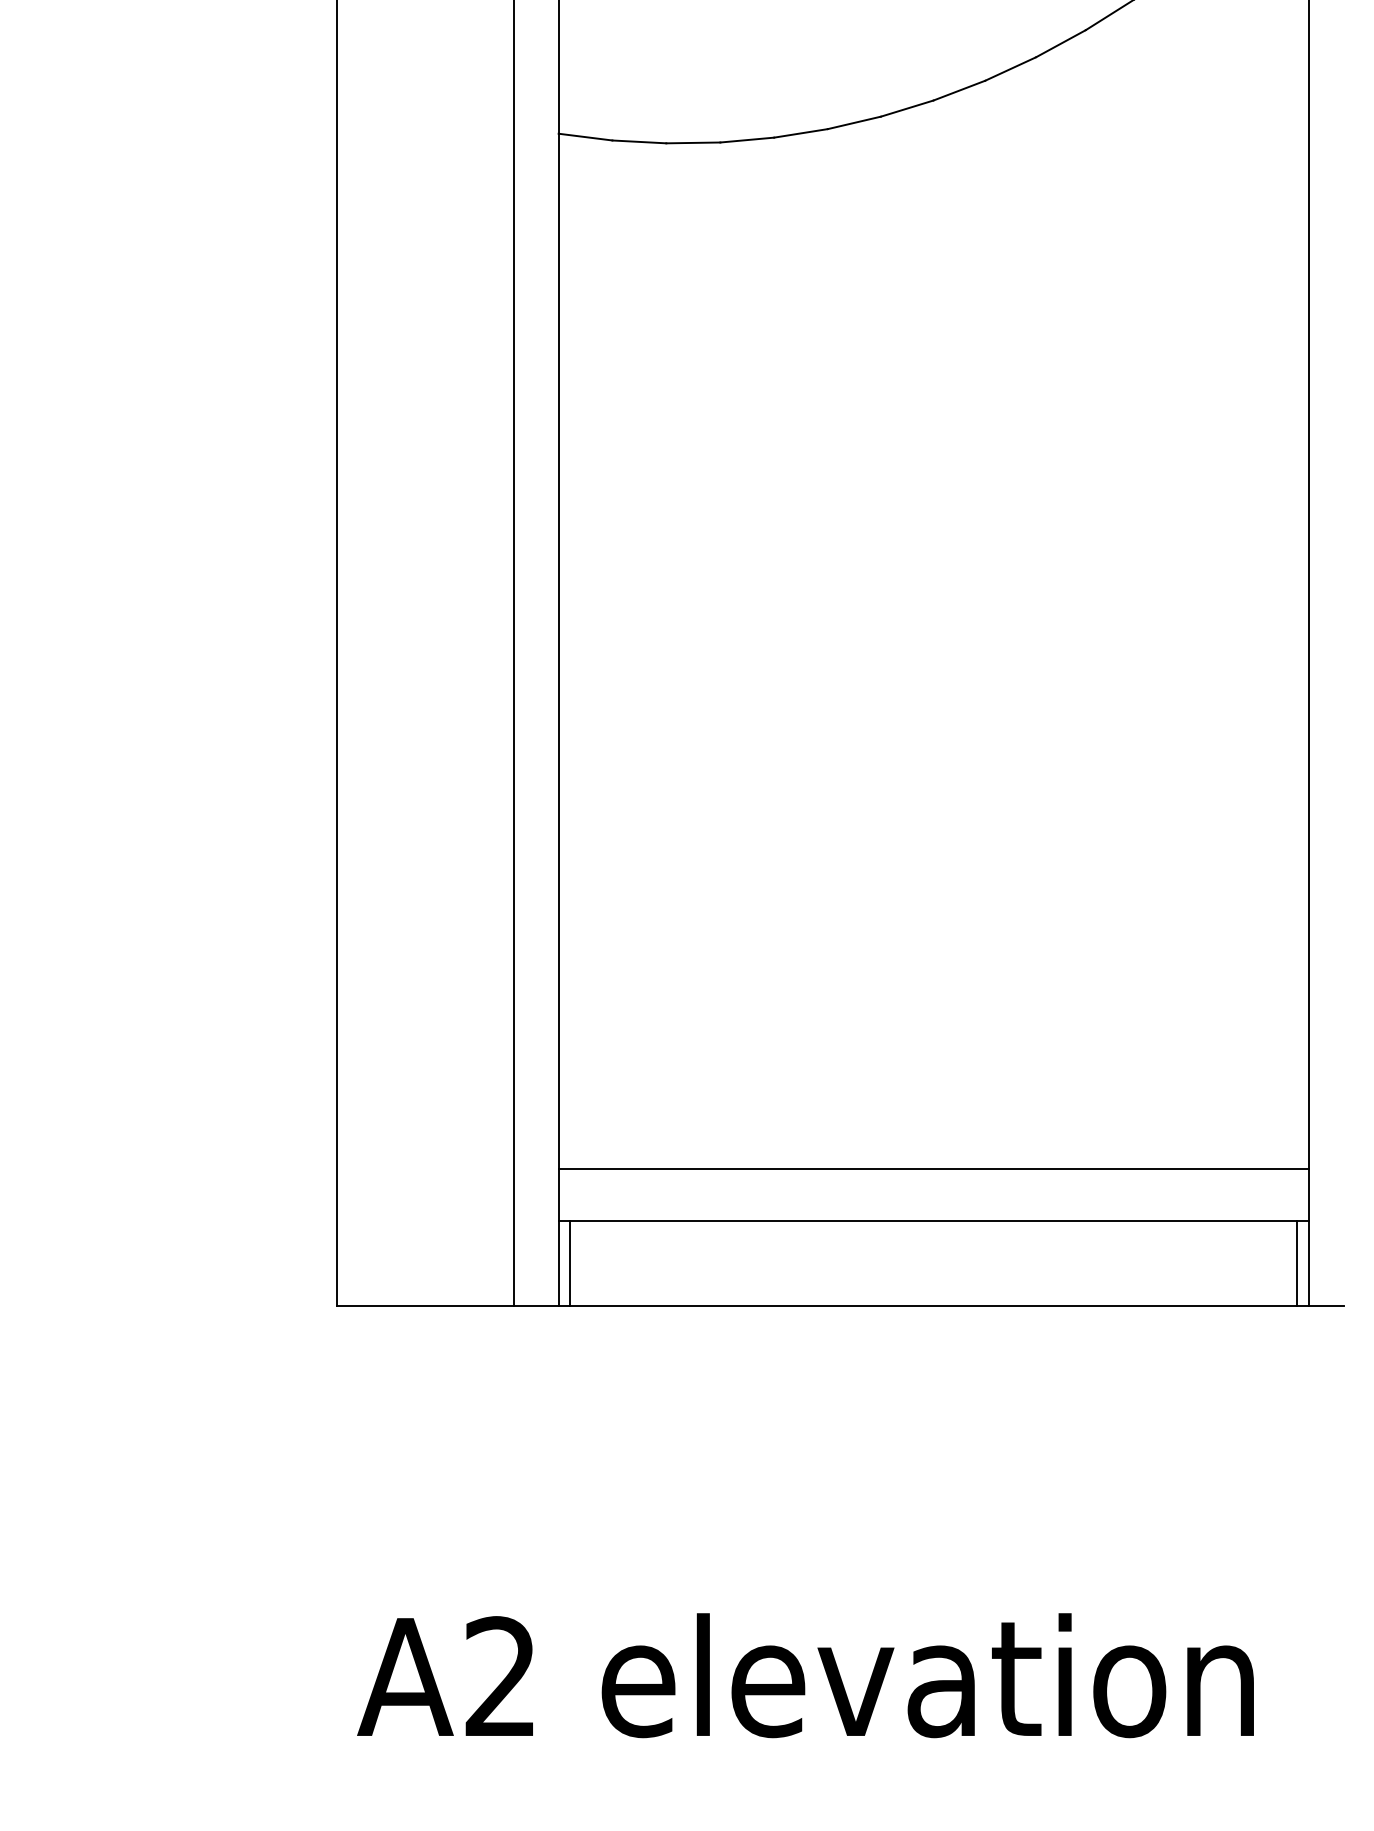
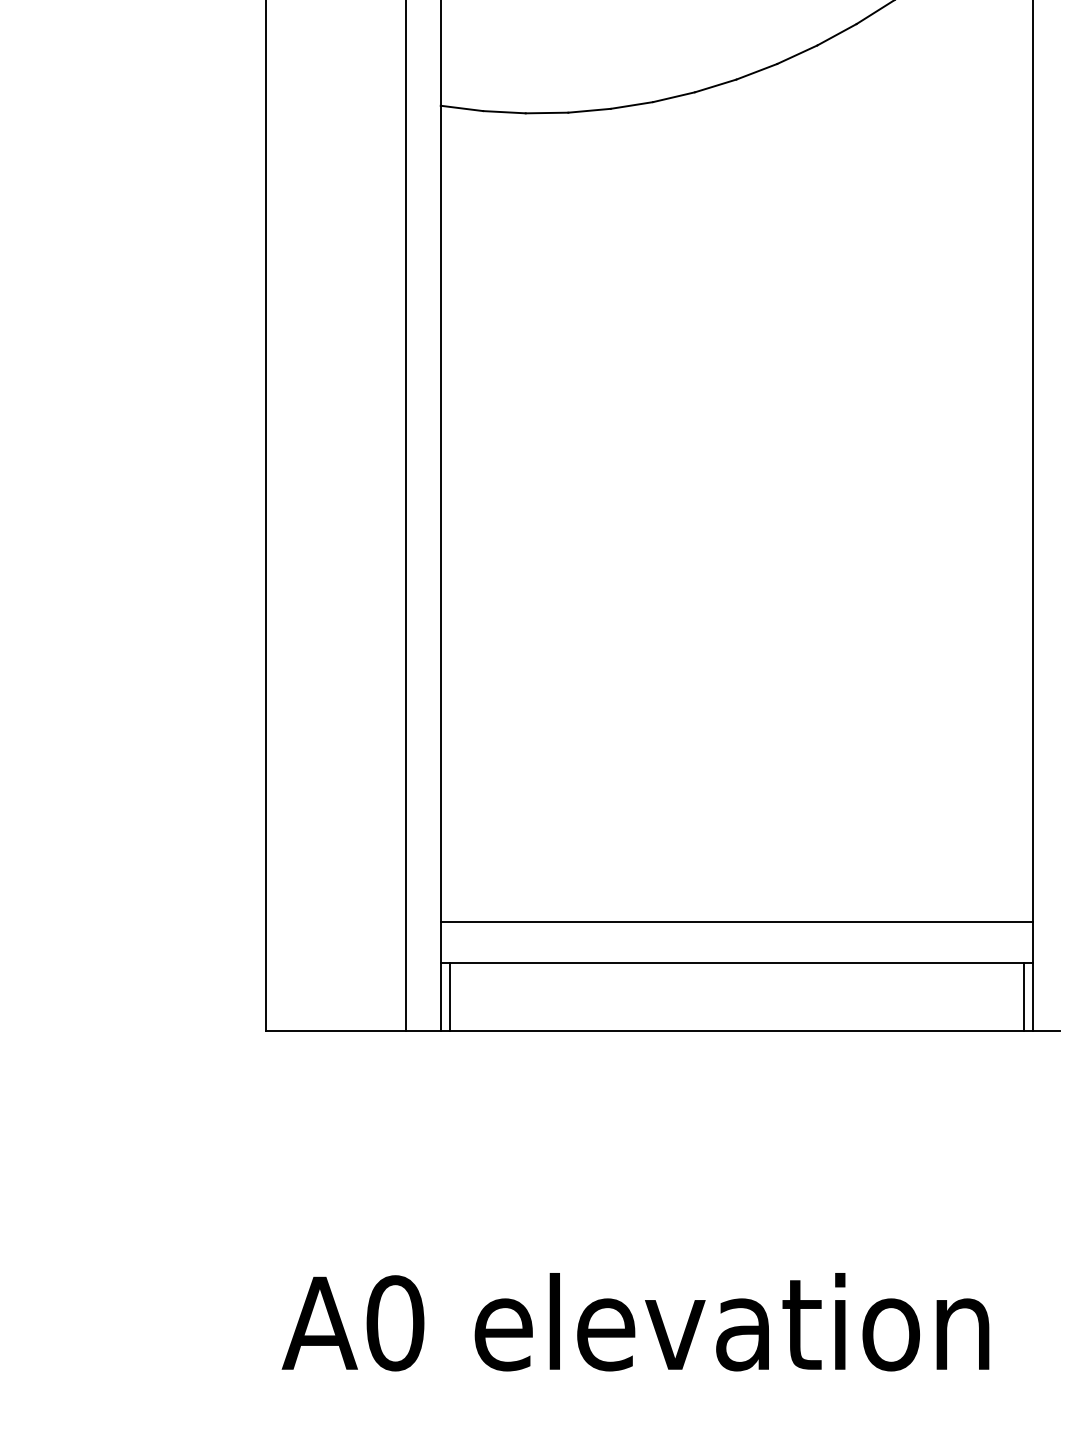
text: (500, 1677) -> (394, 1323), A2 -> A0

